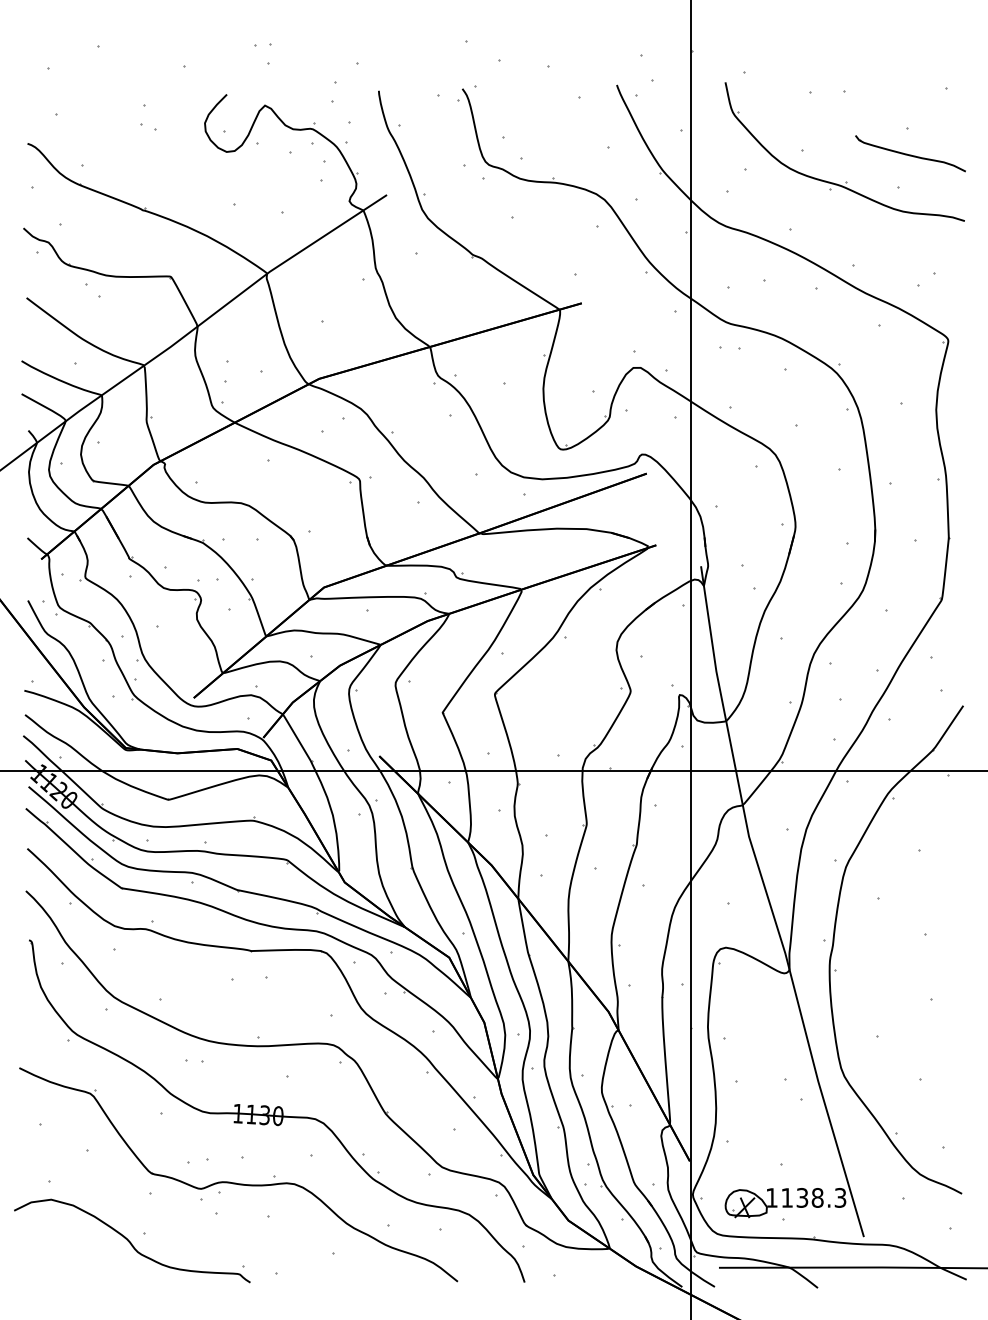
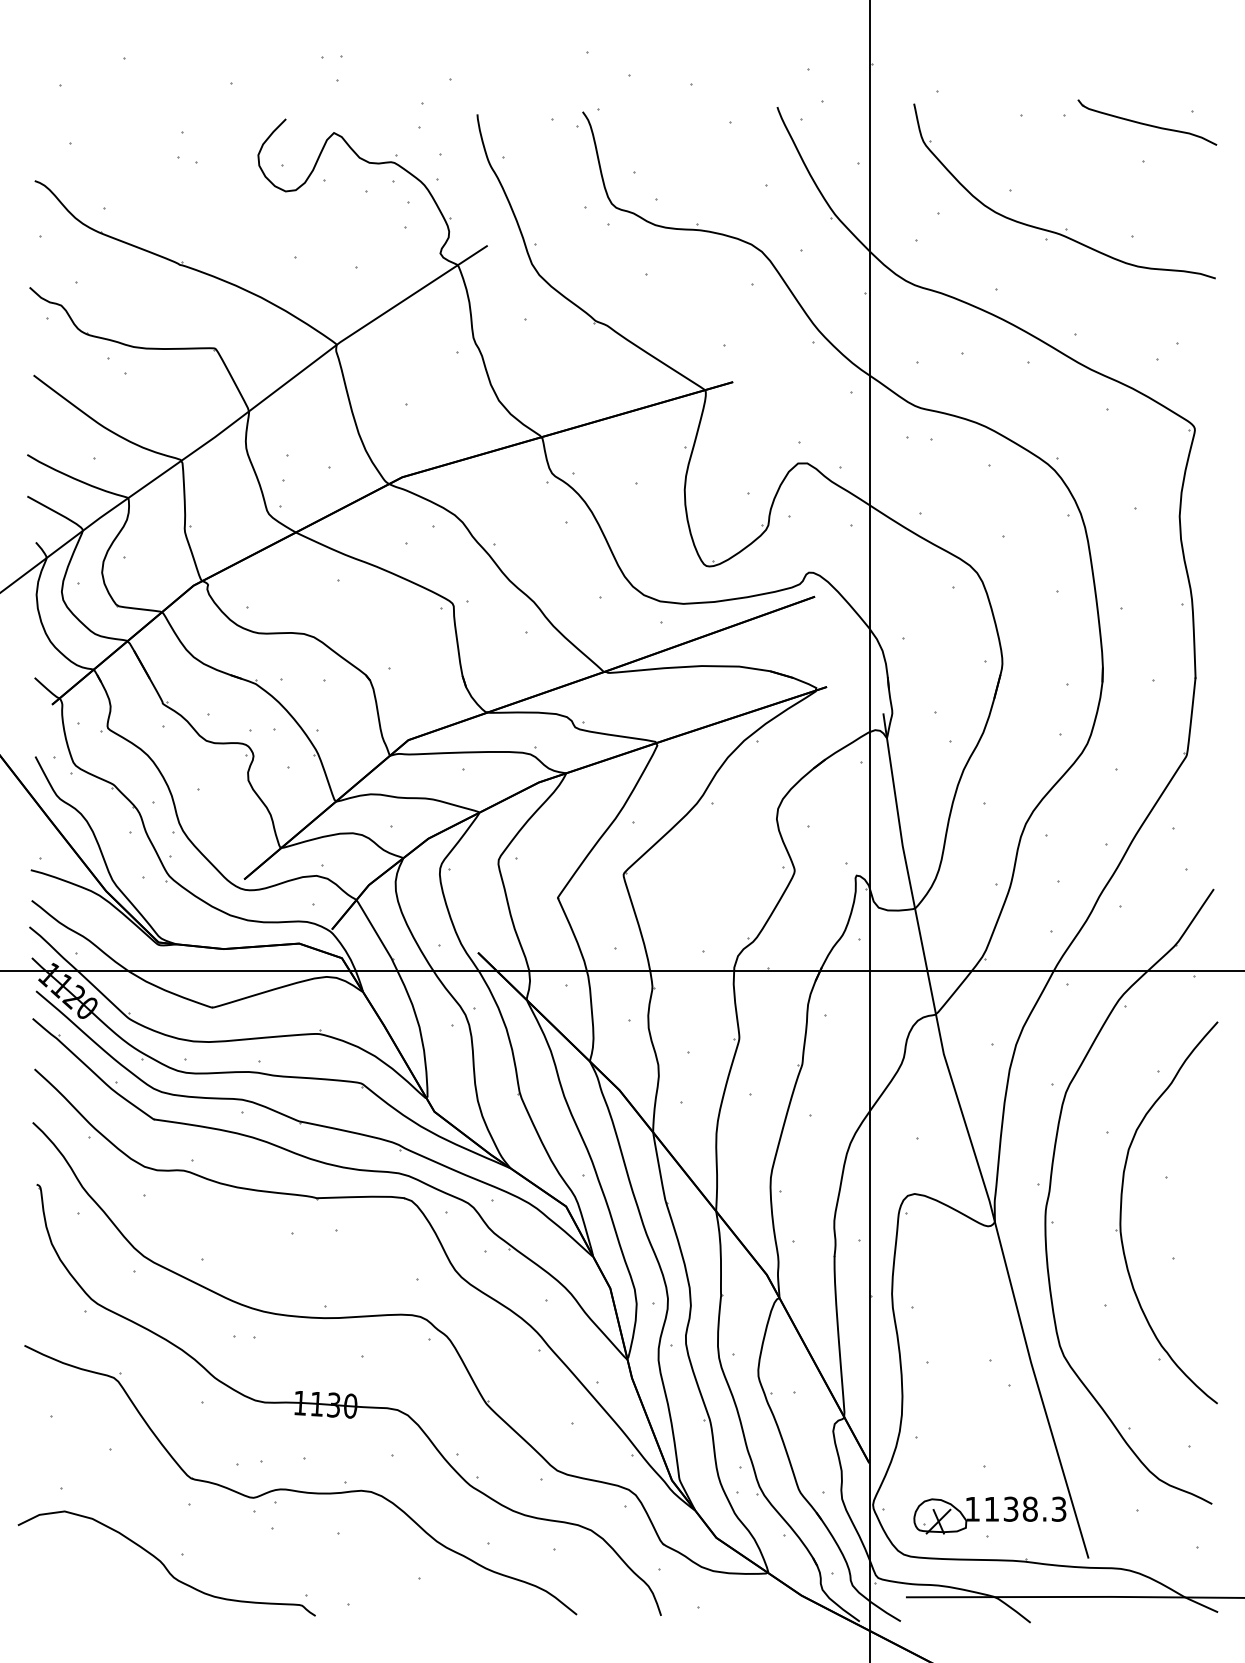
part: (910, 153) -> (1147, 122), moved
part: (890, 955) -> (1122, 1203), added

